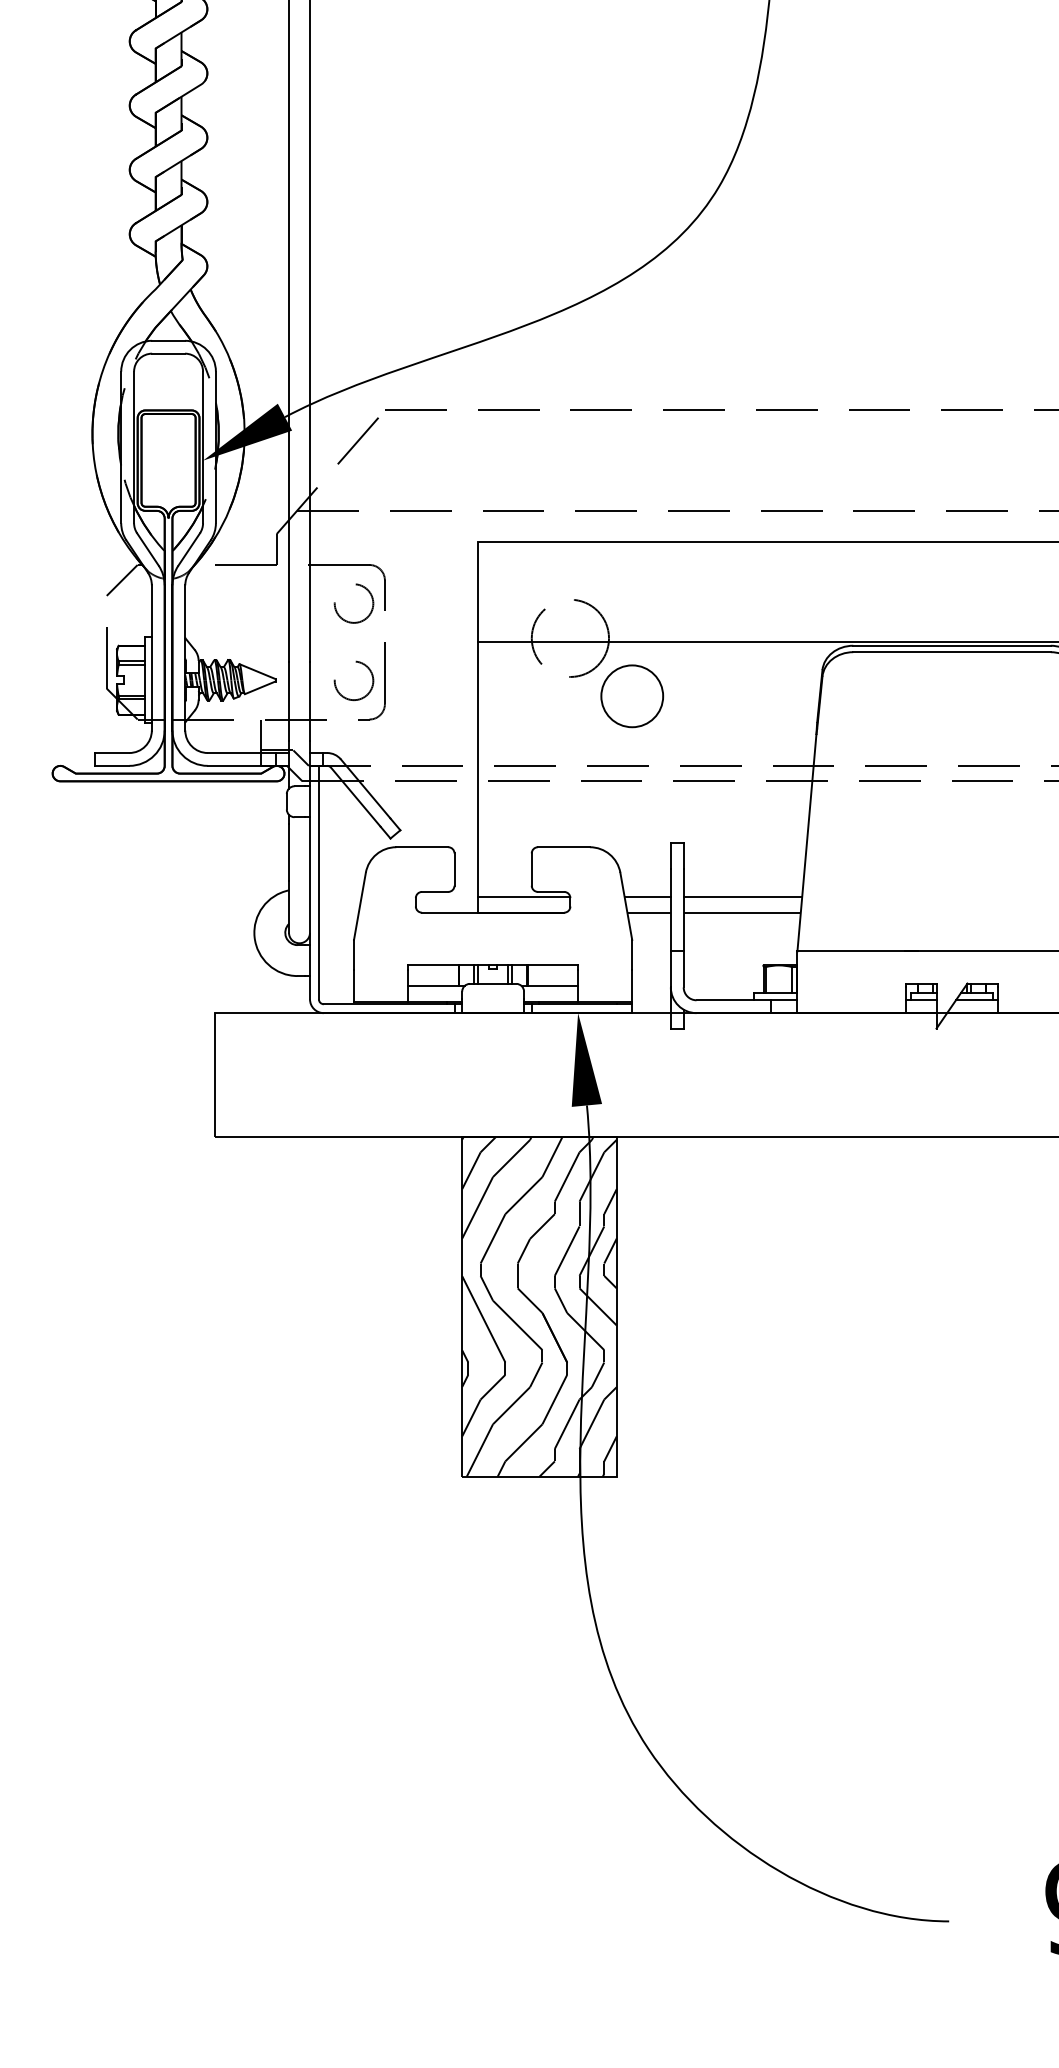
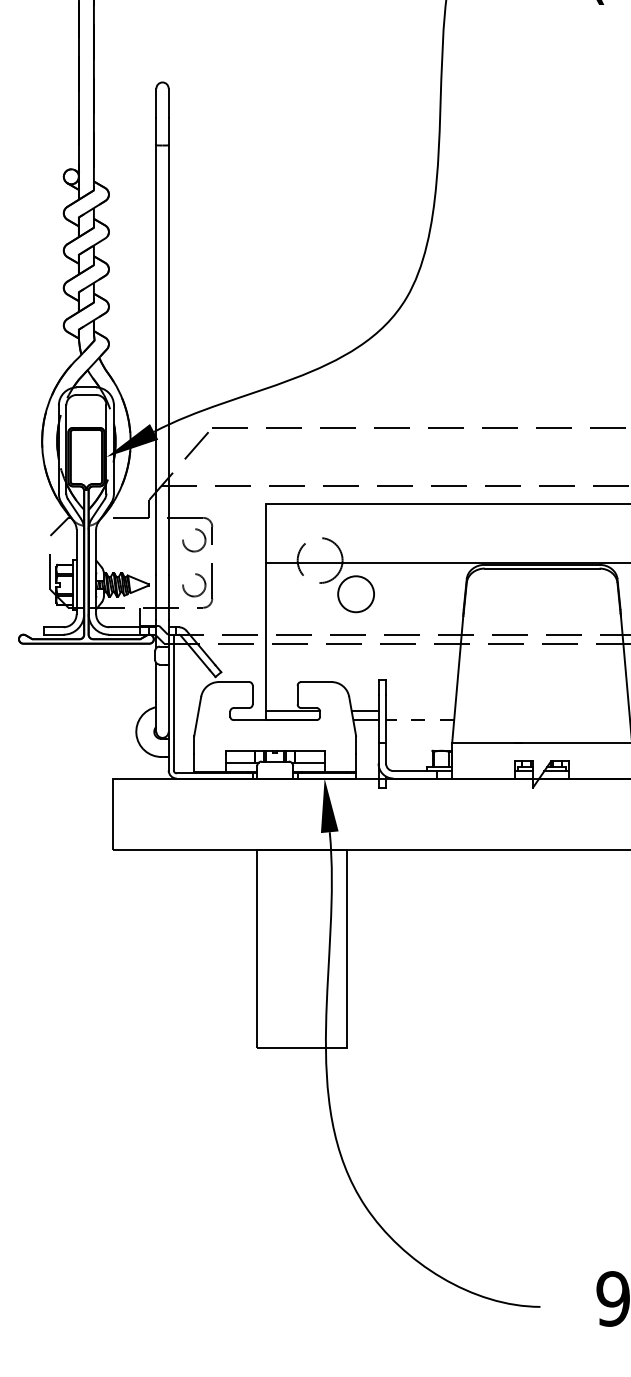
line: (742, 897) -> (420, 711), removed
line: (741, 913) -> (419, 720), solid -> dashed
hatch: (540, 1307) -> (302, 949), removed

